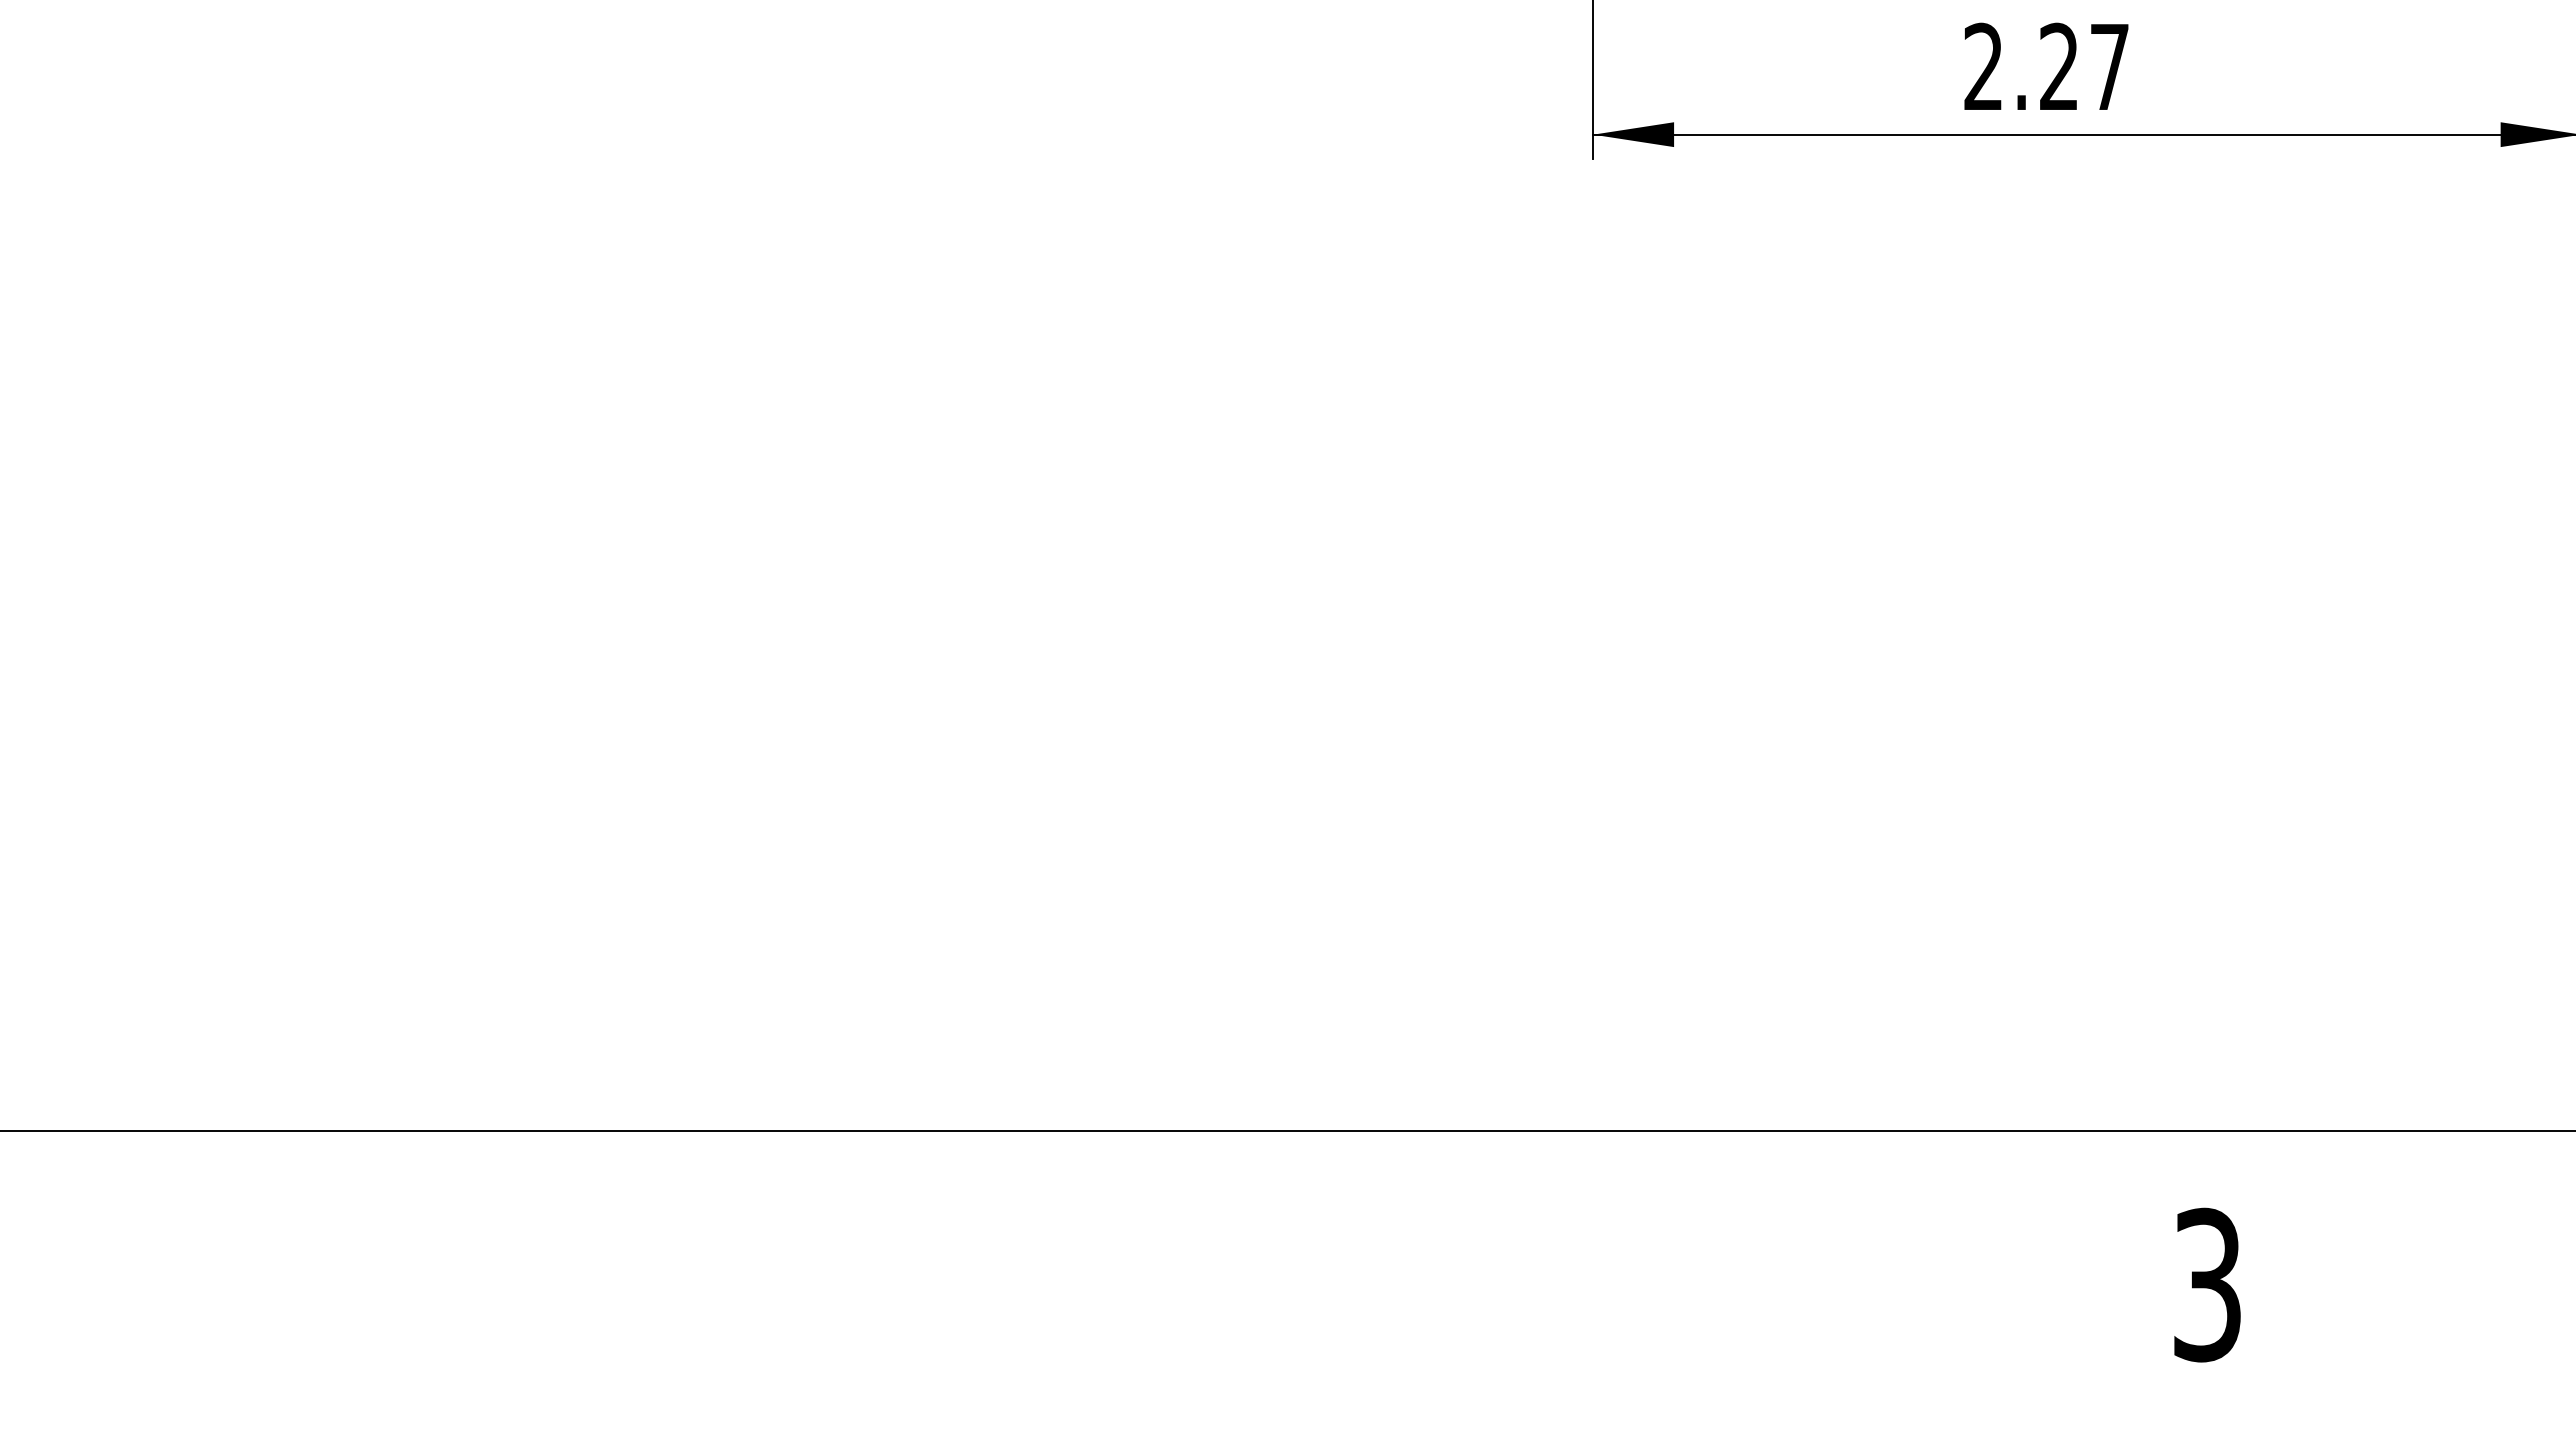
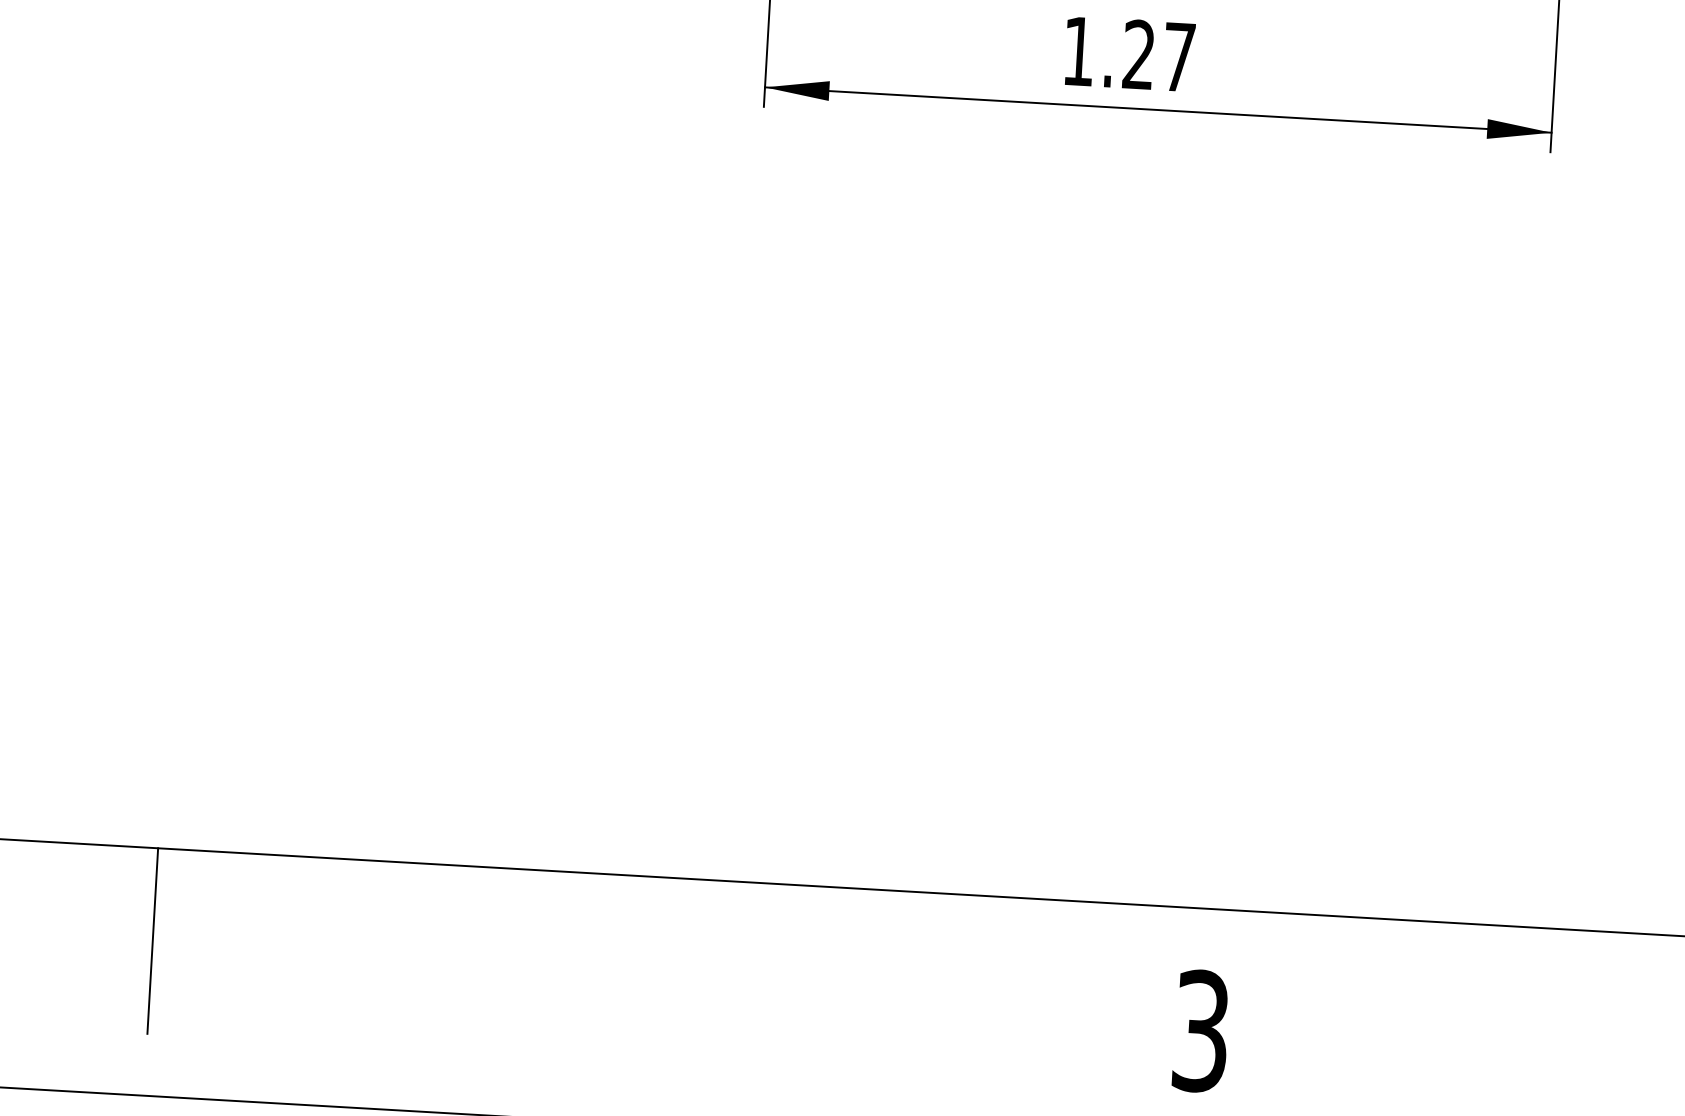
text: (1982, 65) -> (1078, 50), 2.27 -> 1.27
line: (888, 1247) -> (152, 940), added

